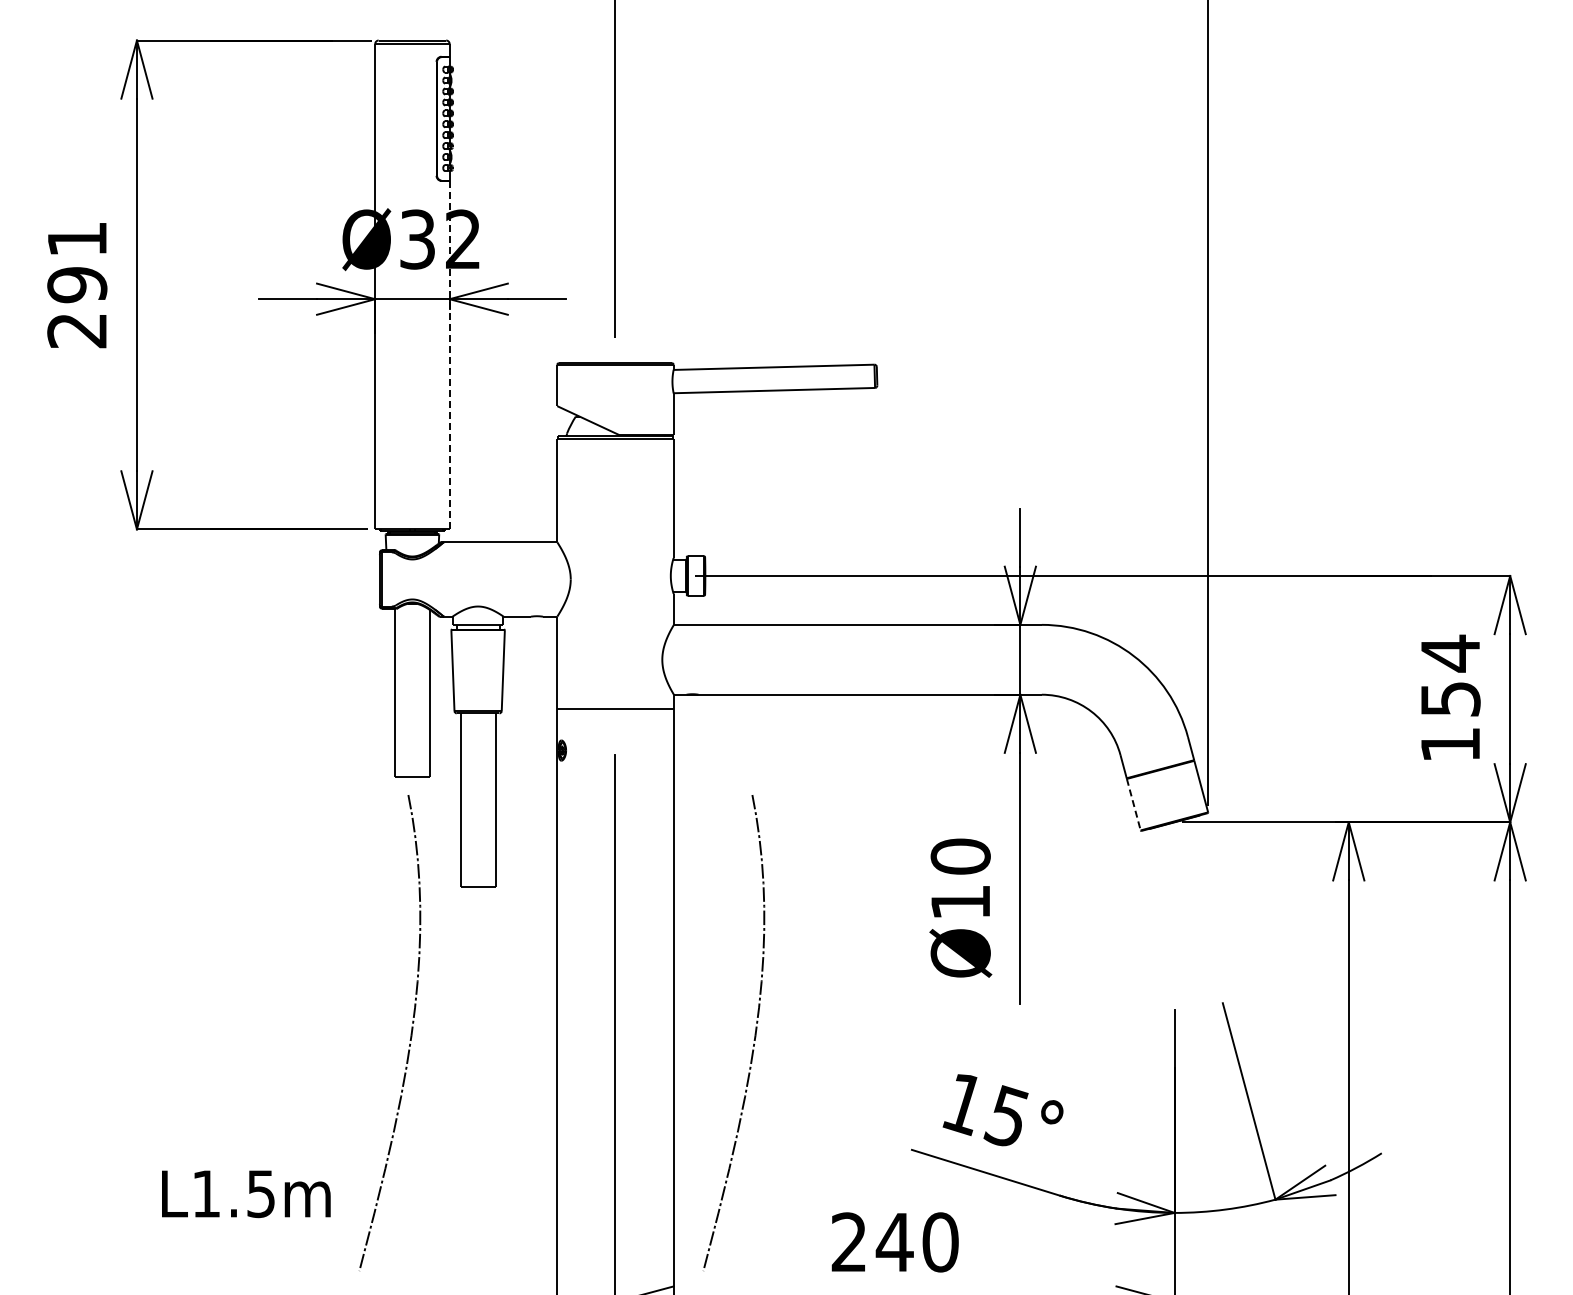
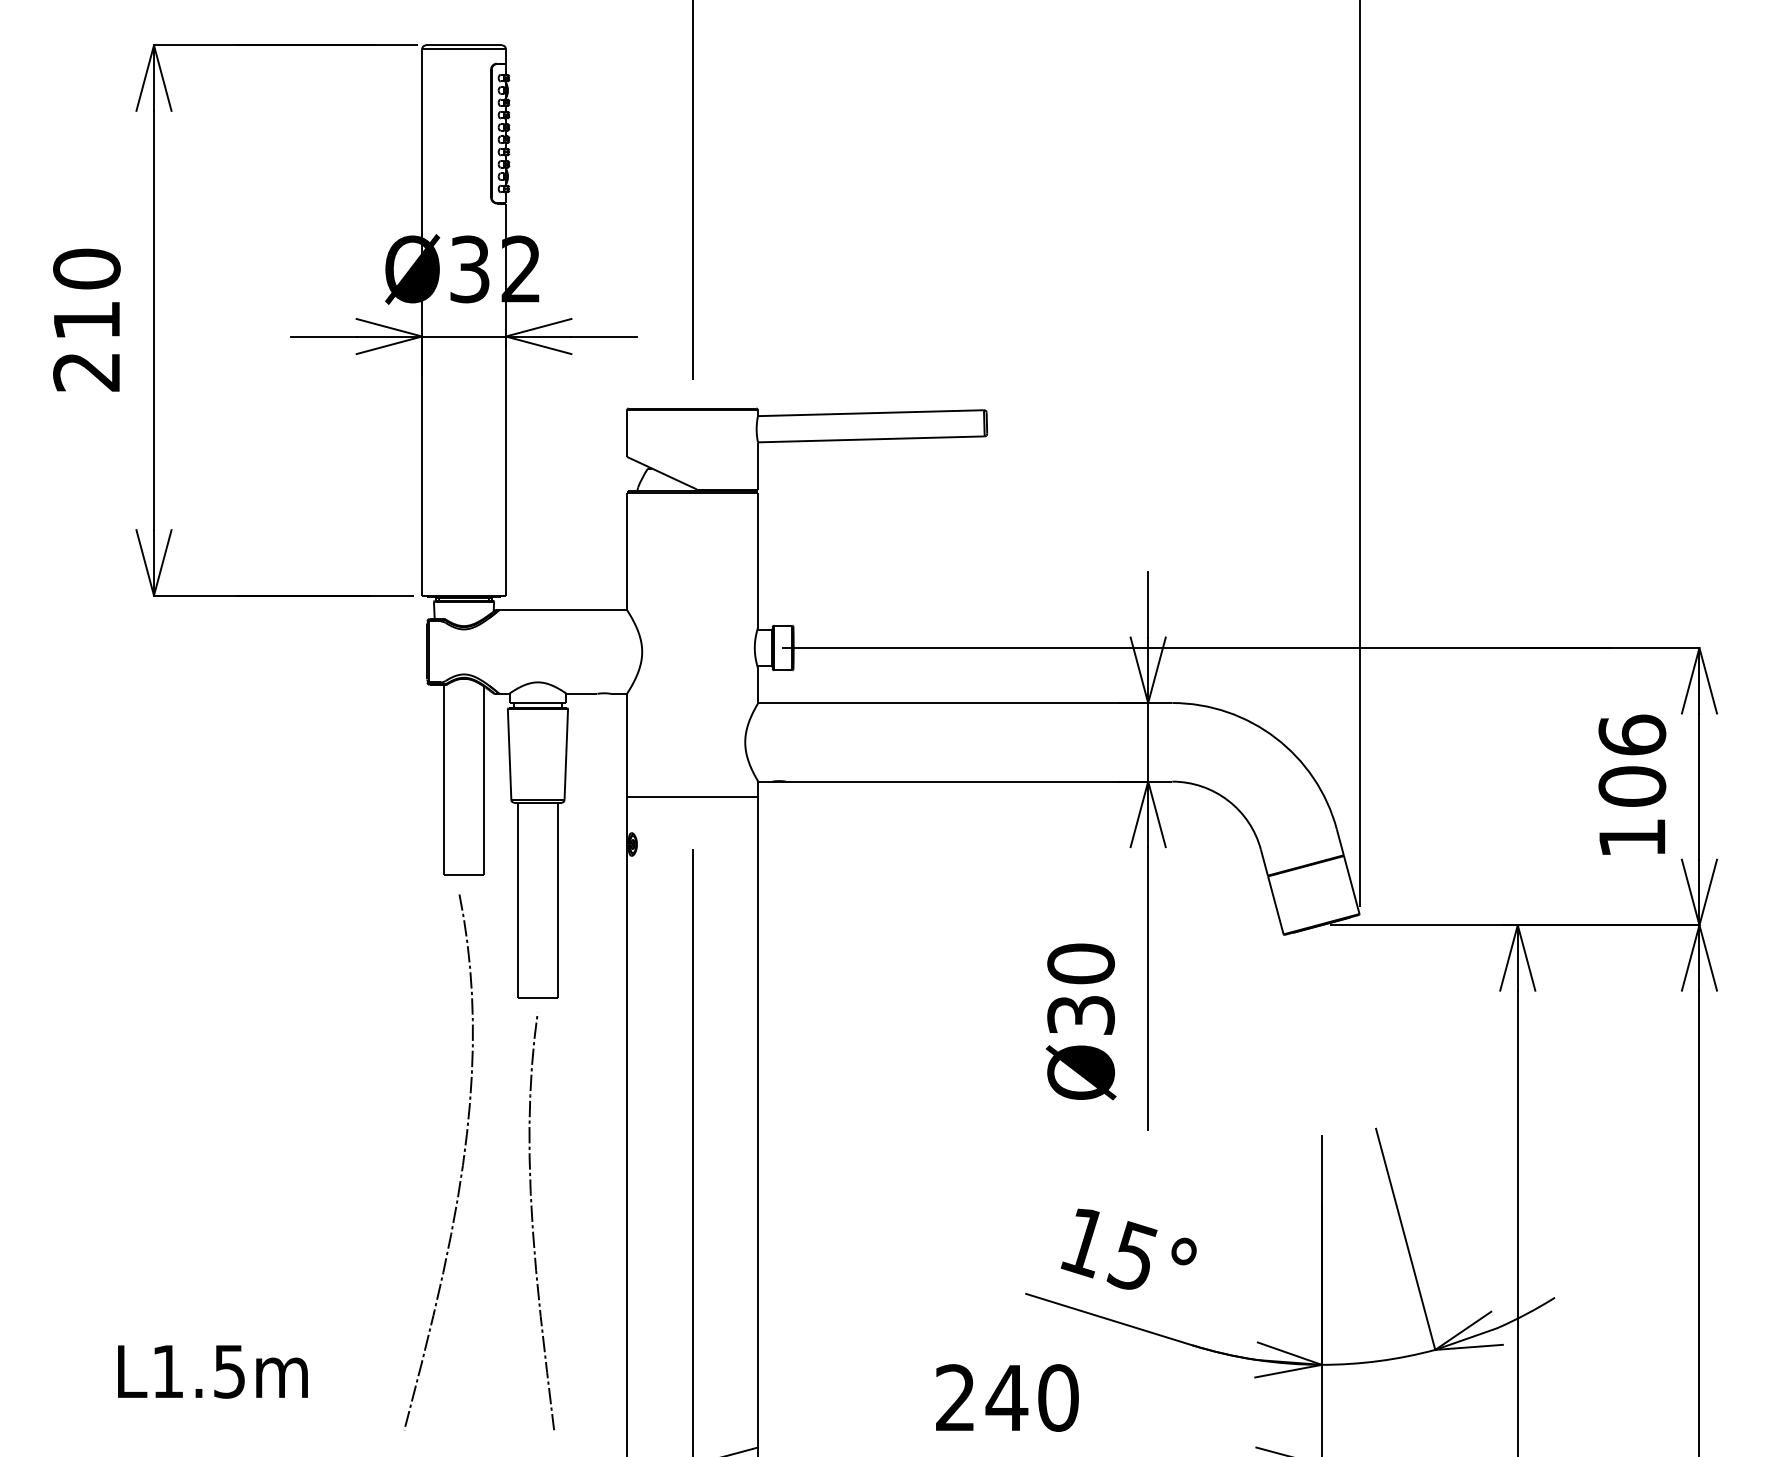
text: (77, 262) -> (87, 295), 291 -> 210
line: (449, 355) -> (505, 399), dashed -> solid
text: (1450, 675) -> (1632, 760), 154 -> 106
line: (1133, 804) -> (1275, 905), dashed -> solid
text: (960, 902) -> (1080, 1015), Ø10 -> Ø30
curve: (754, 1033) -> (848, 1162), removed
curve: (474, 1089) -> (533, 1225), added
text: (246, 1194) -> (213, 1372), moved

